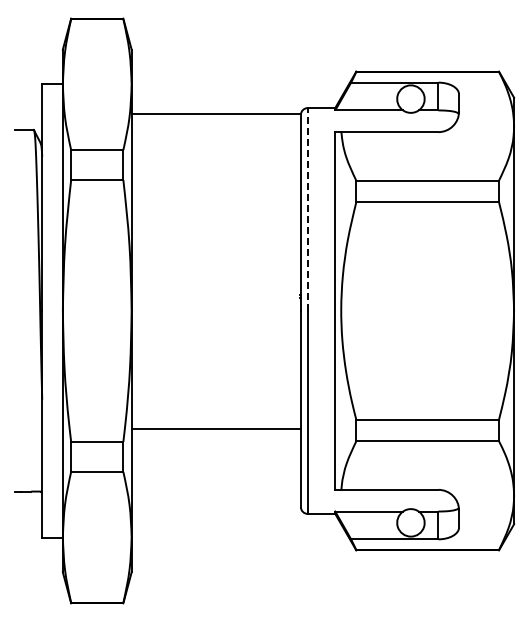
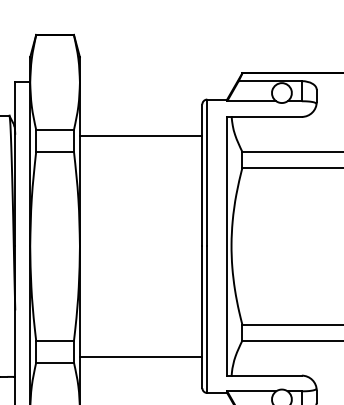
line: (215, 114) -> (140, 136), moved
line: (307, 209) -> (207, 172), dashed -> solid
line: (215, 428) -> (140, 356), moved

